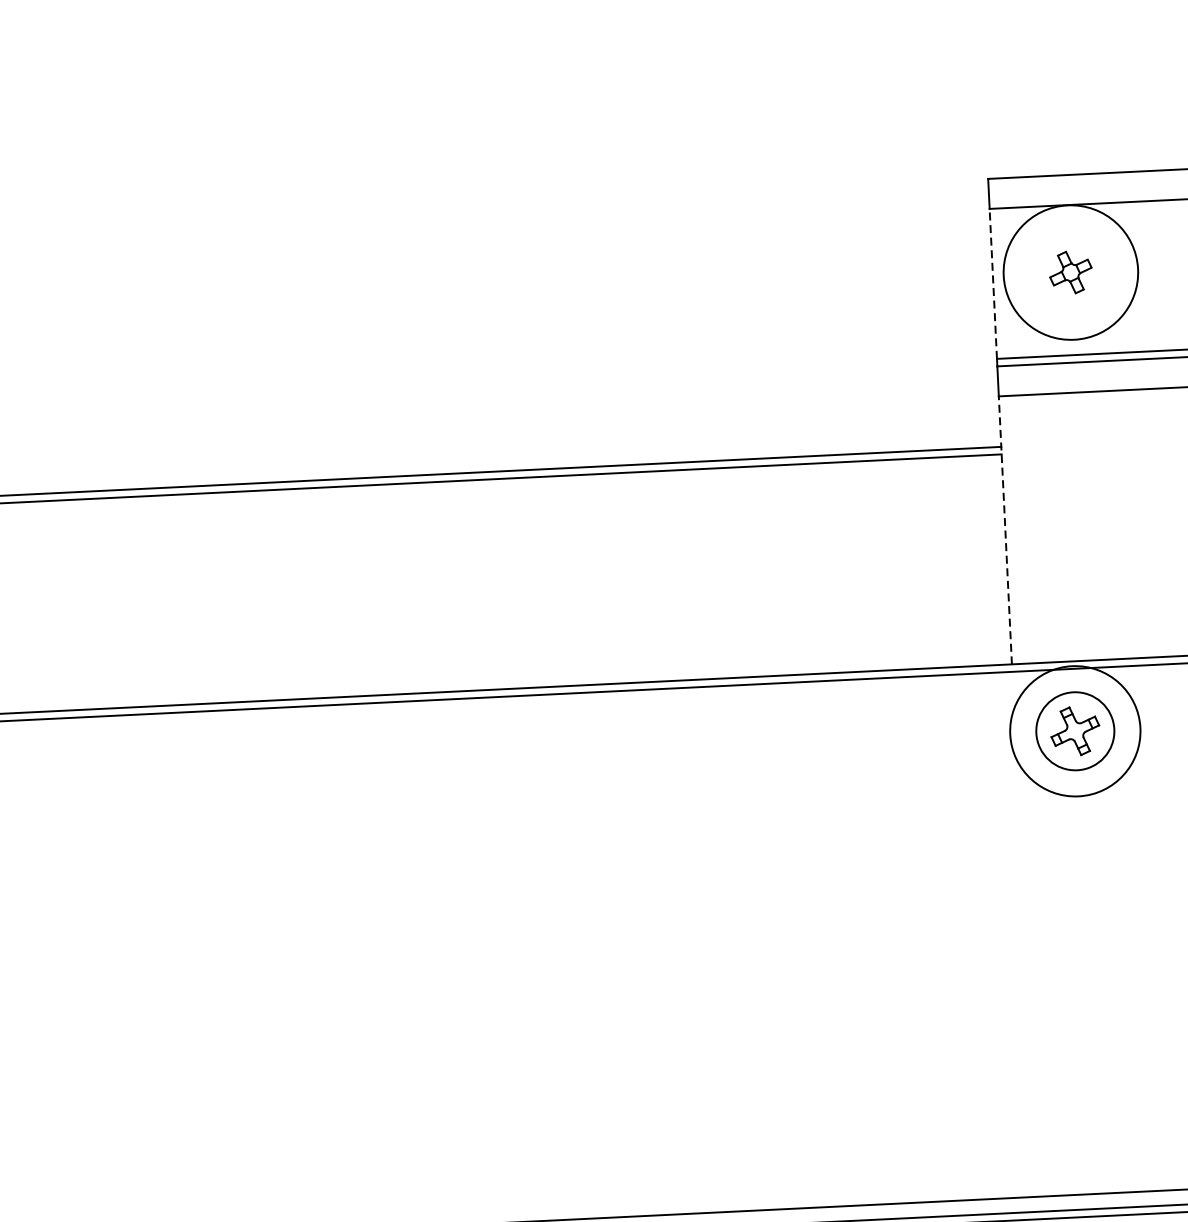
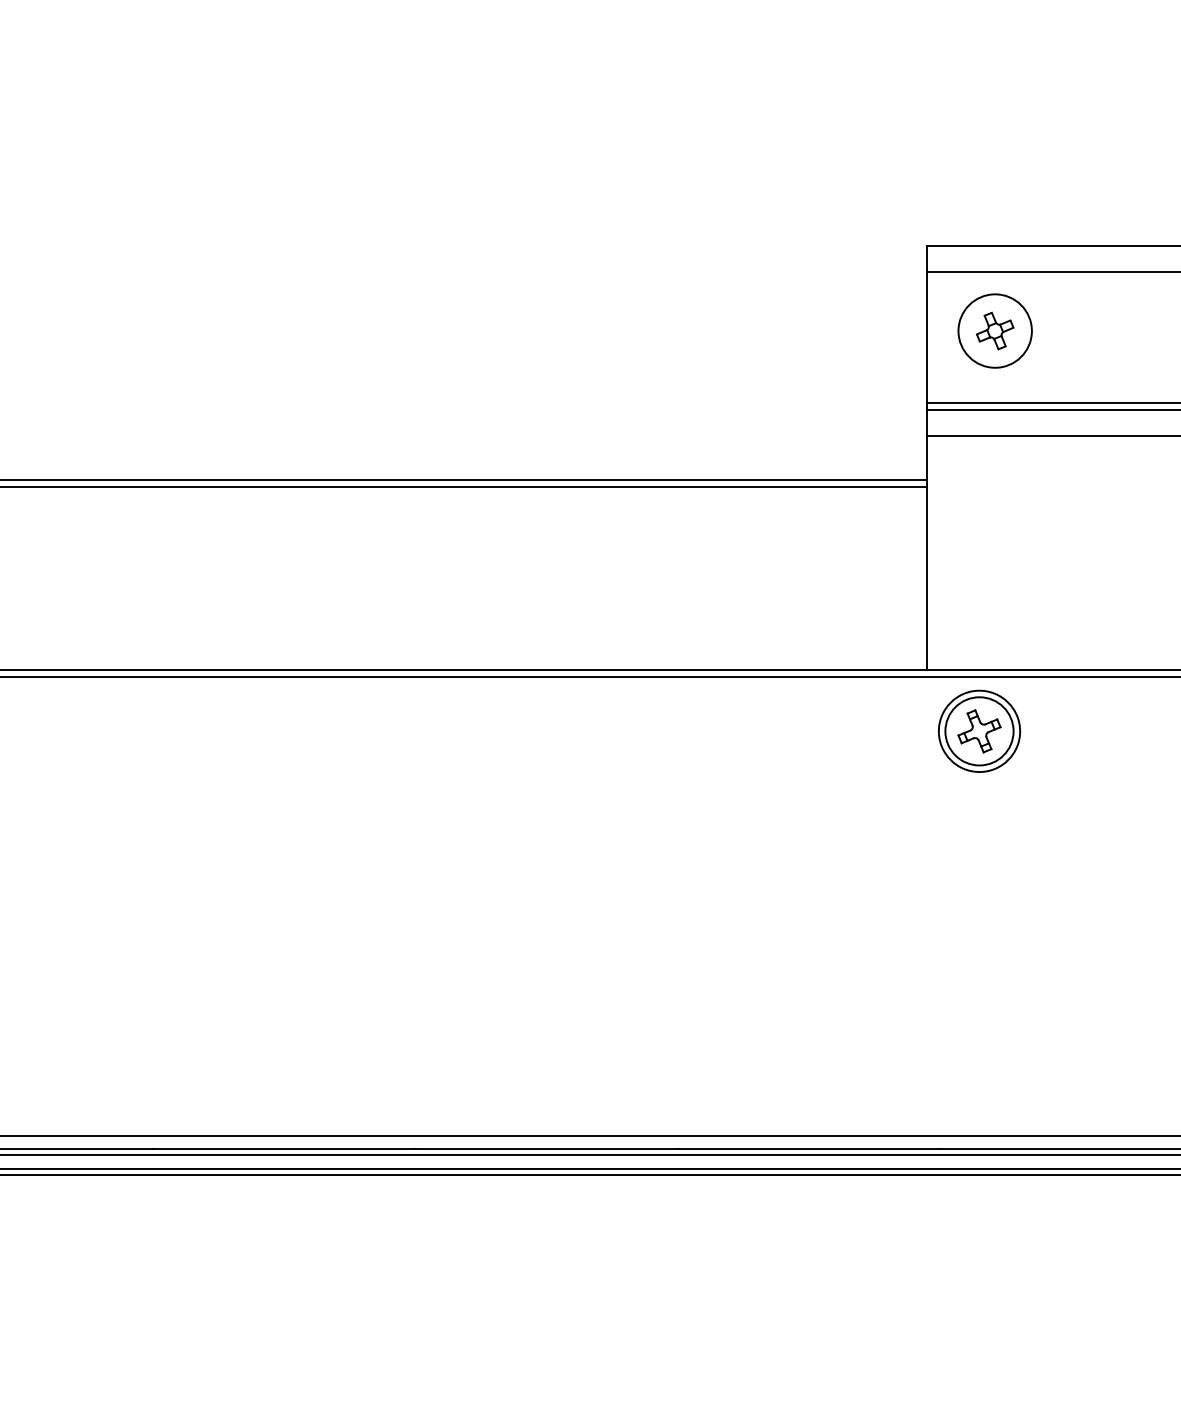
circle: (1070, 271) -> (994, 330), size x0.62
line: (993, 283) -> (927, 337), dashed -> solid
line: (1005, 529) -> (927, 552), dashed -> solid
circle: (1075, 731) -> (979, 731), size x0.71

